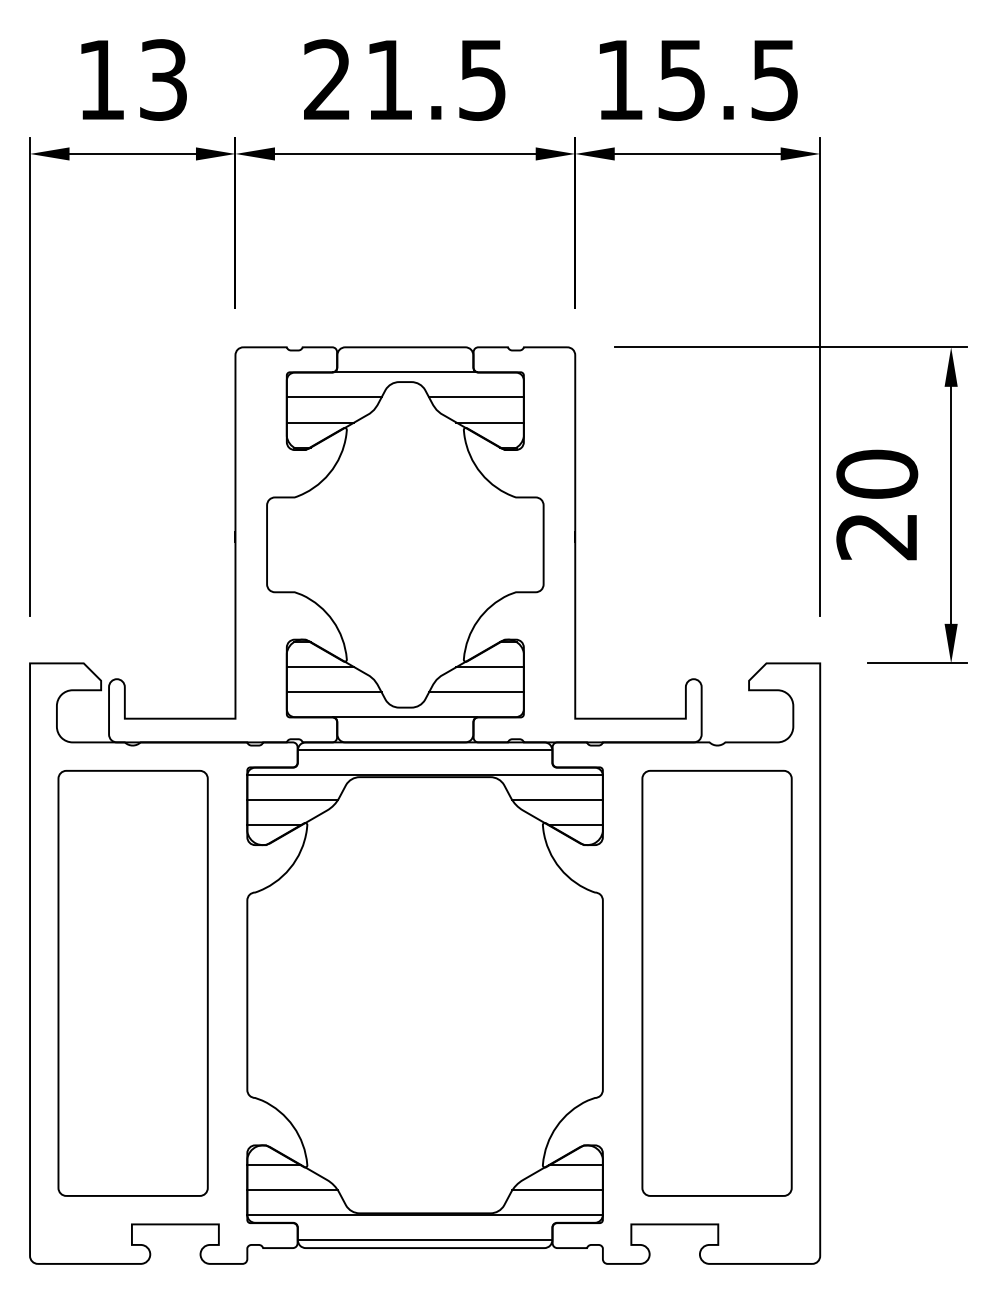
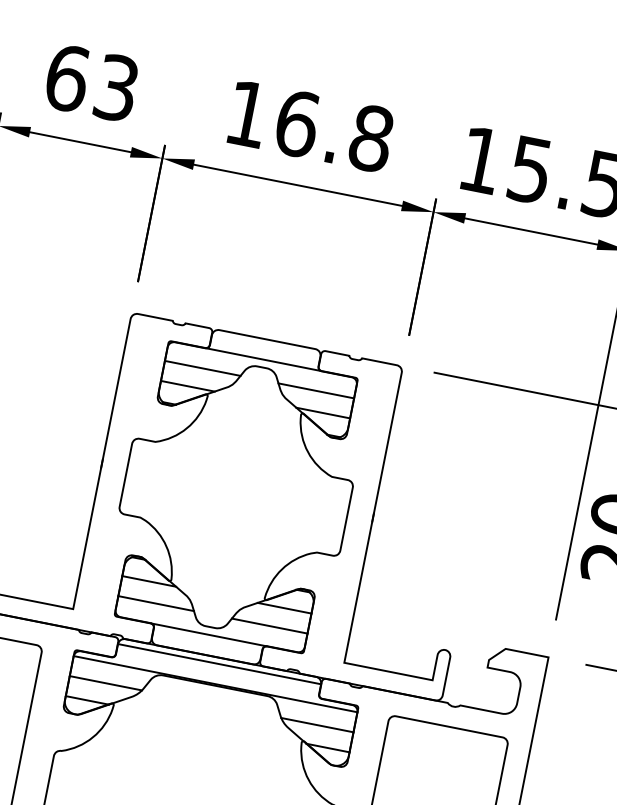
text: (101, 79) -> (67, 77), 13 -> 63
text: (405, 79) -> (309, 125), 21.5 -> 16.8

